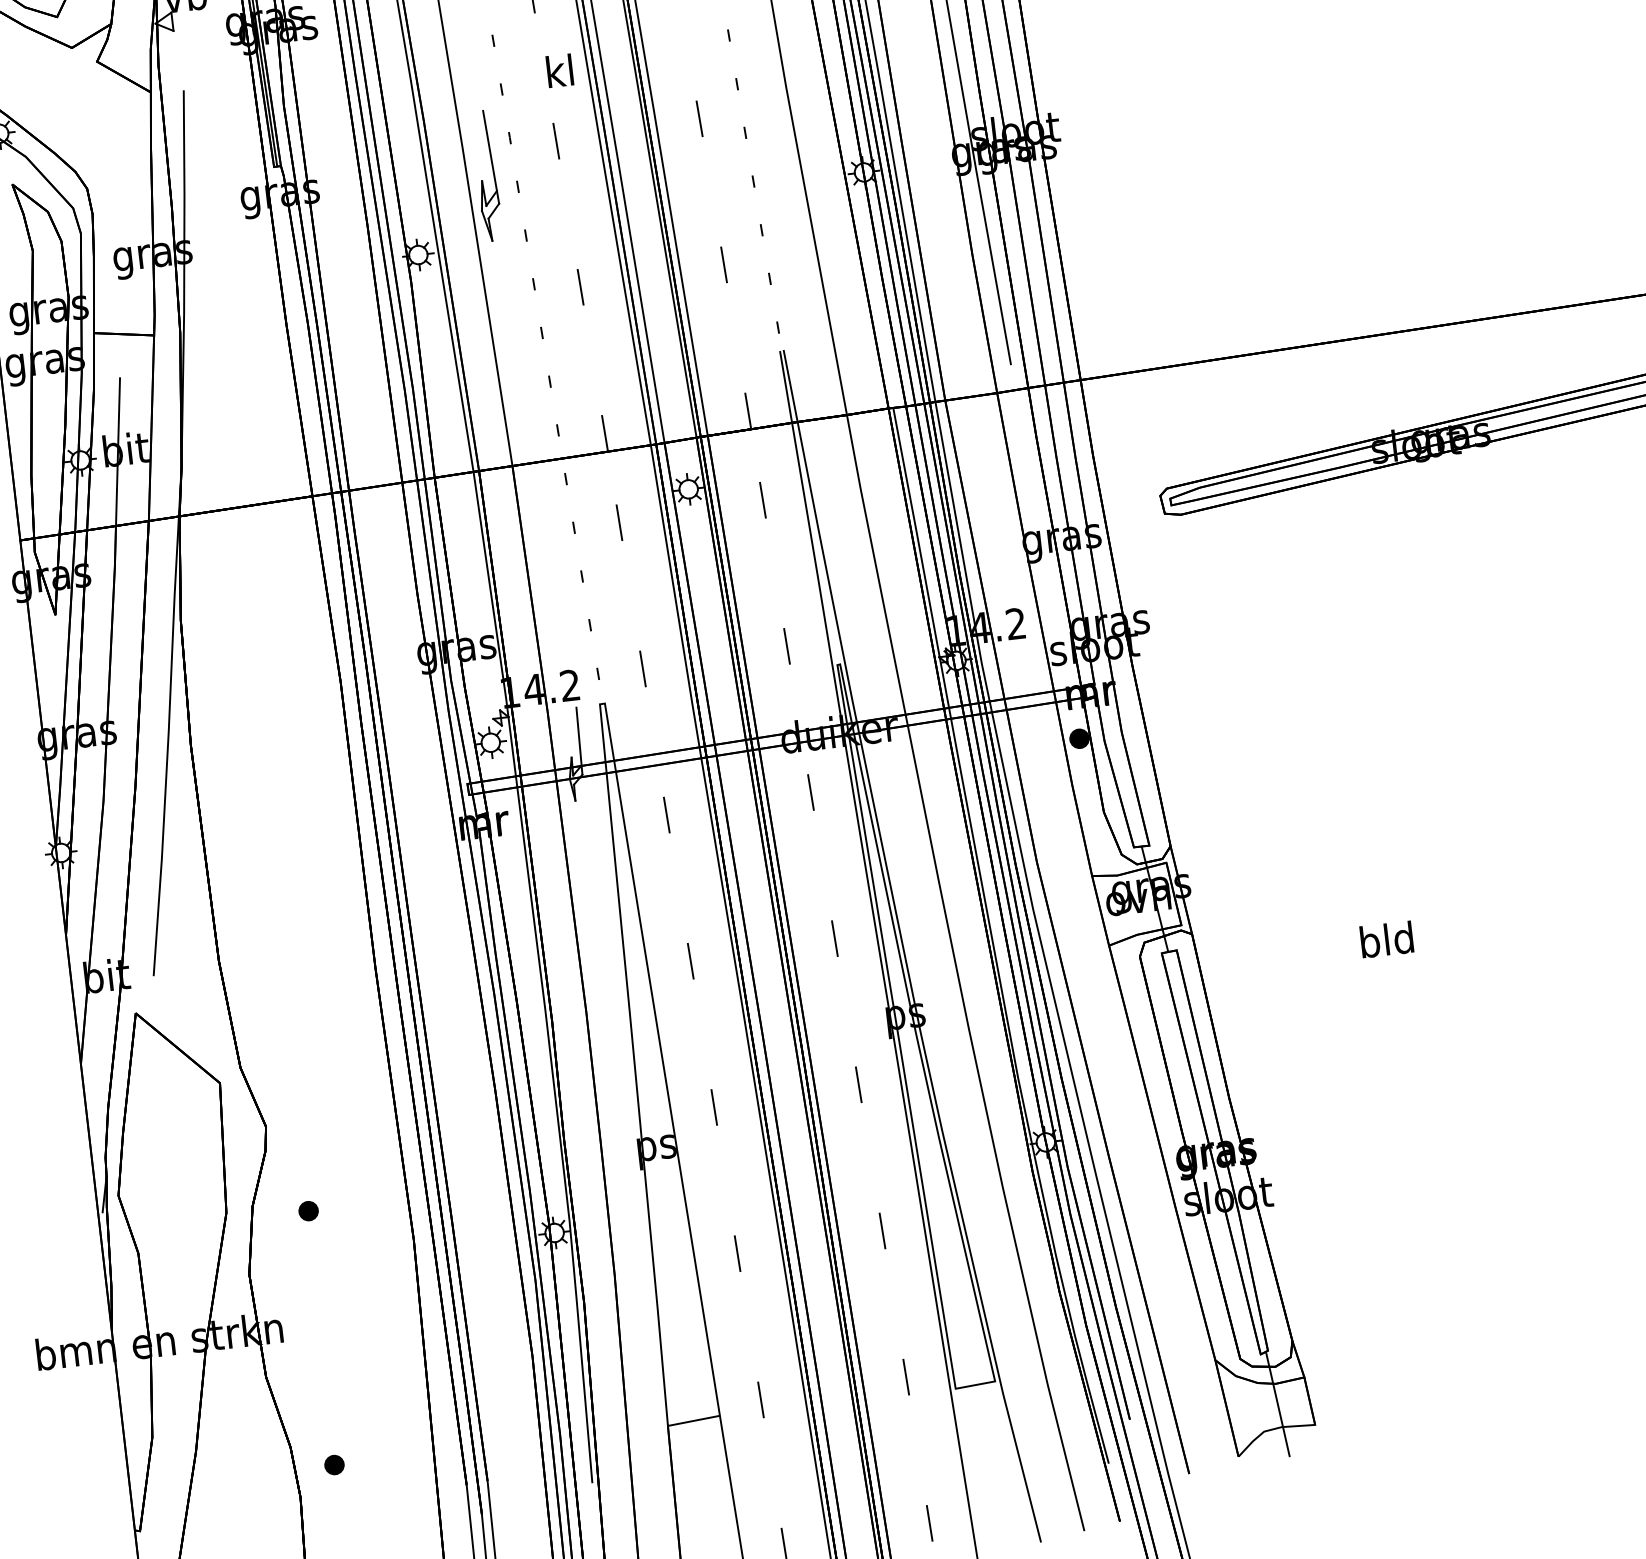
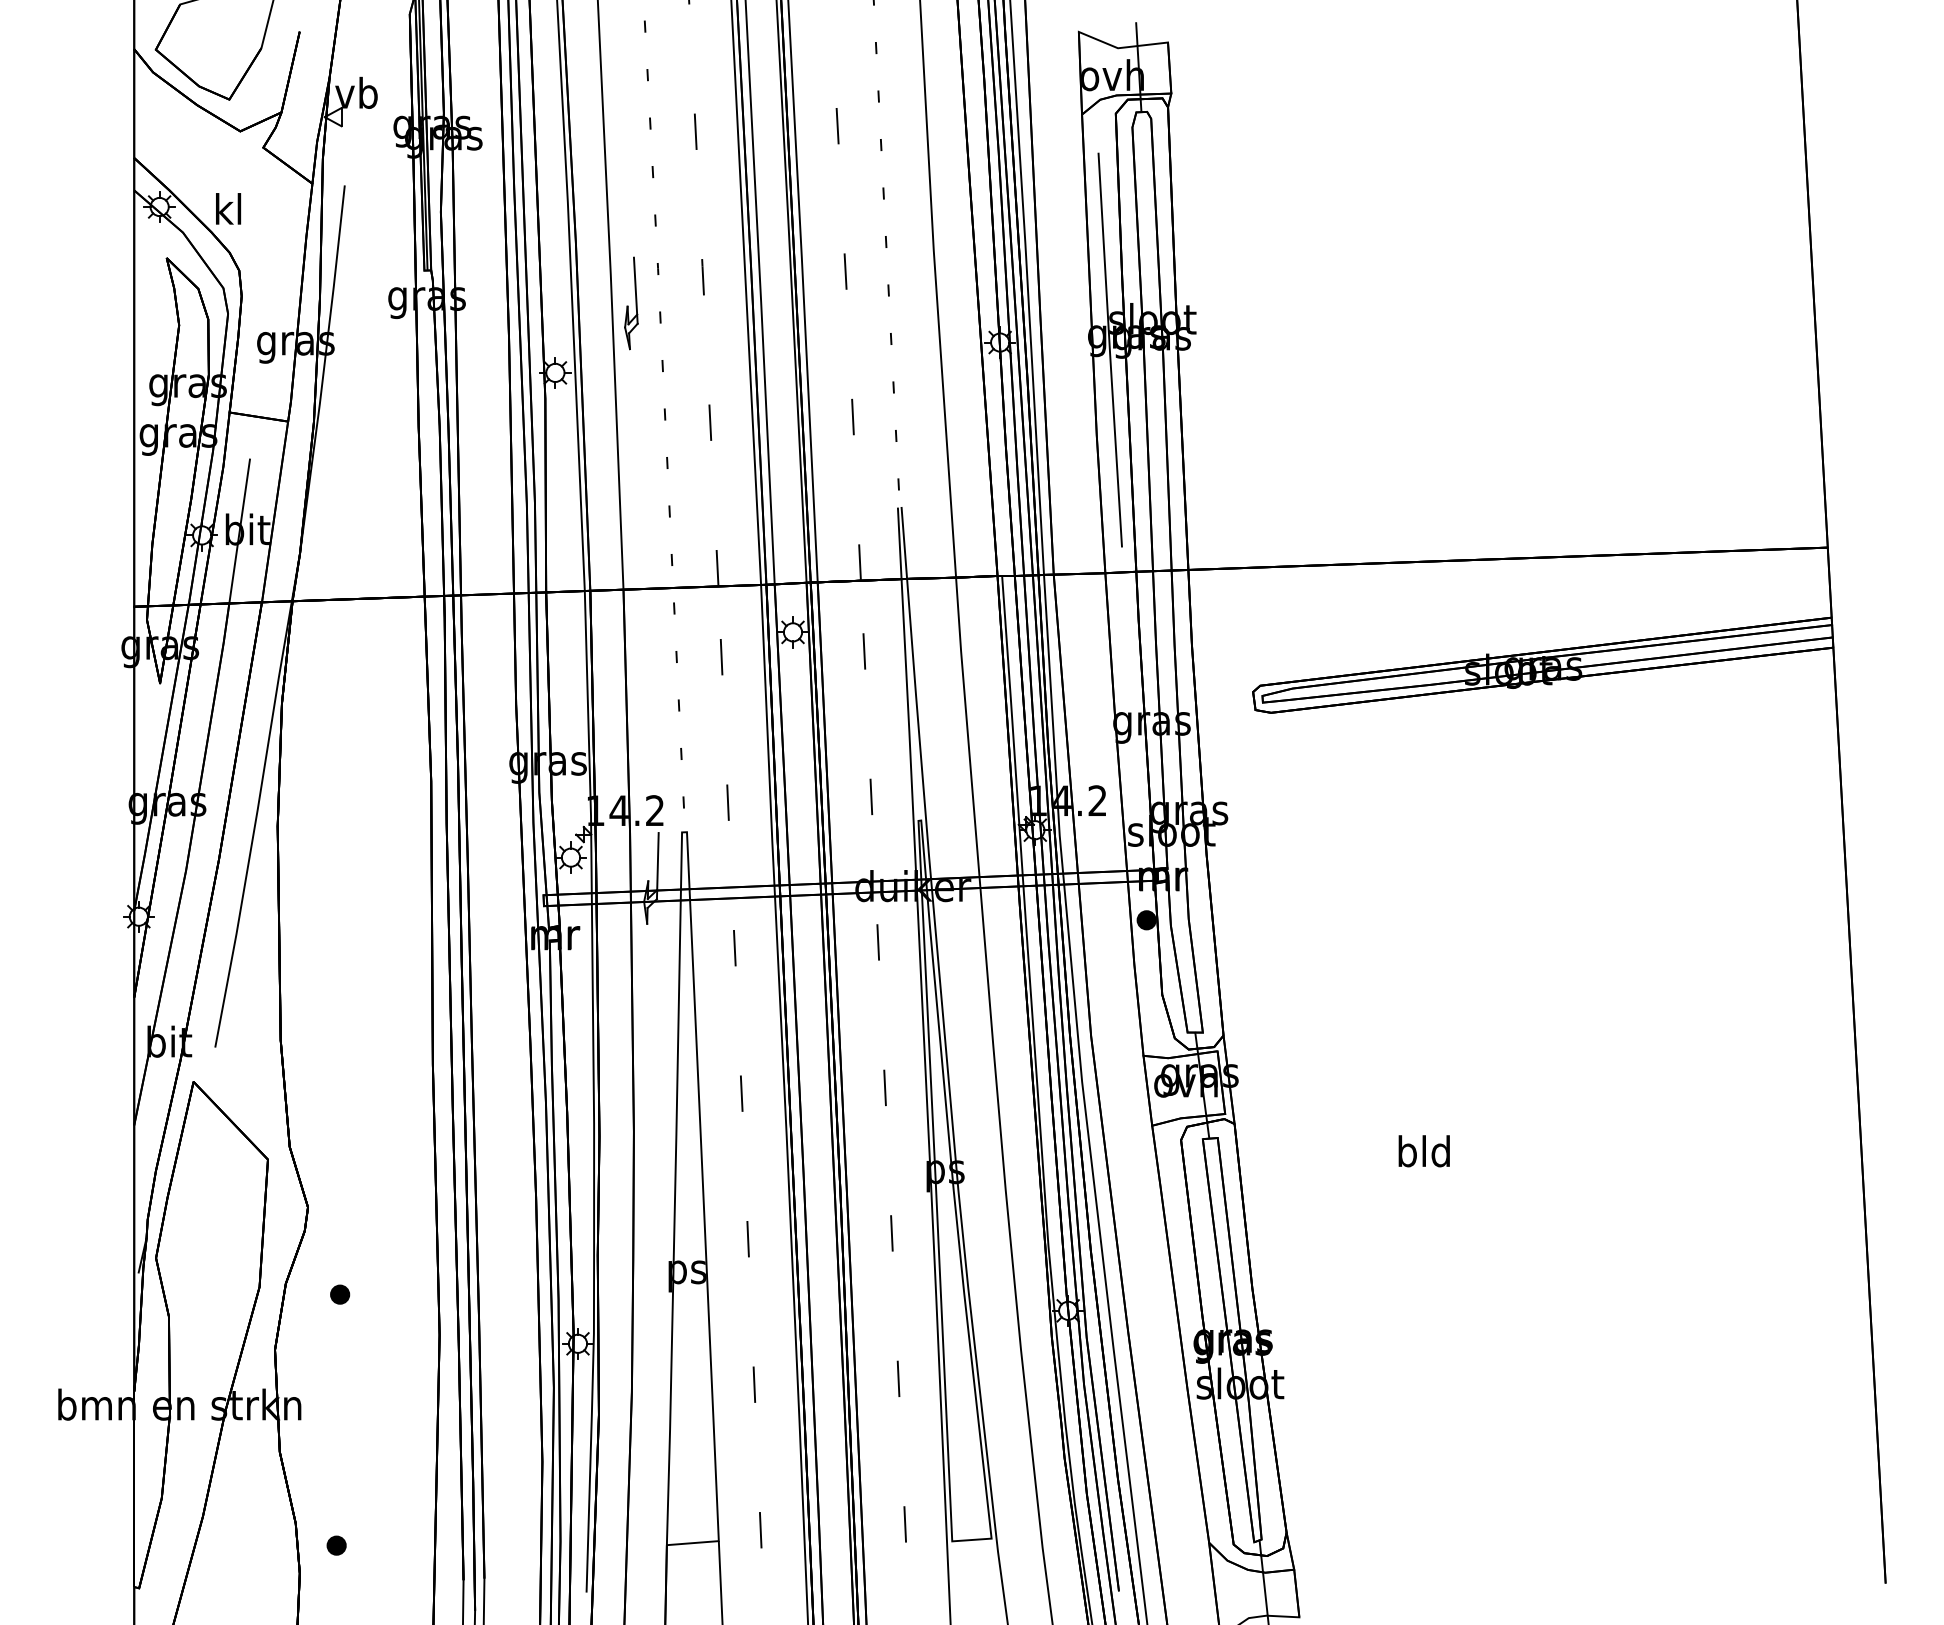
text: (559, 70) -> (228, 208), moved
part: (487, 176) -> (631, 303), size x0.71

